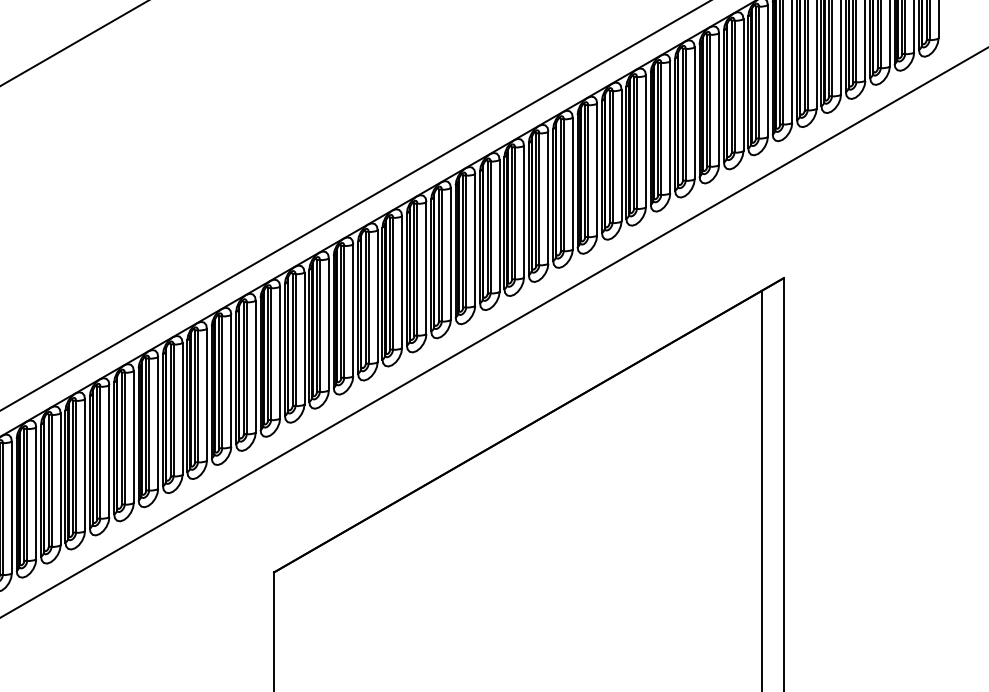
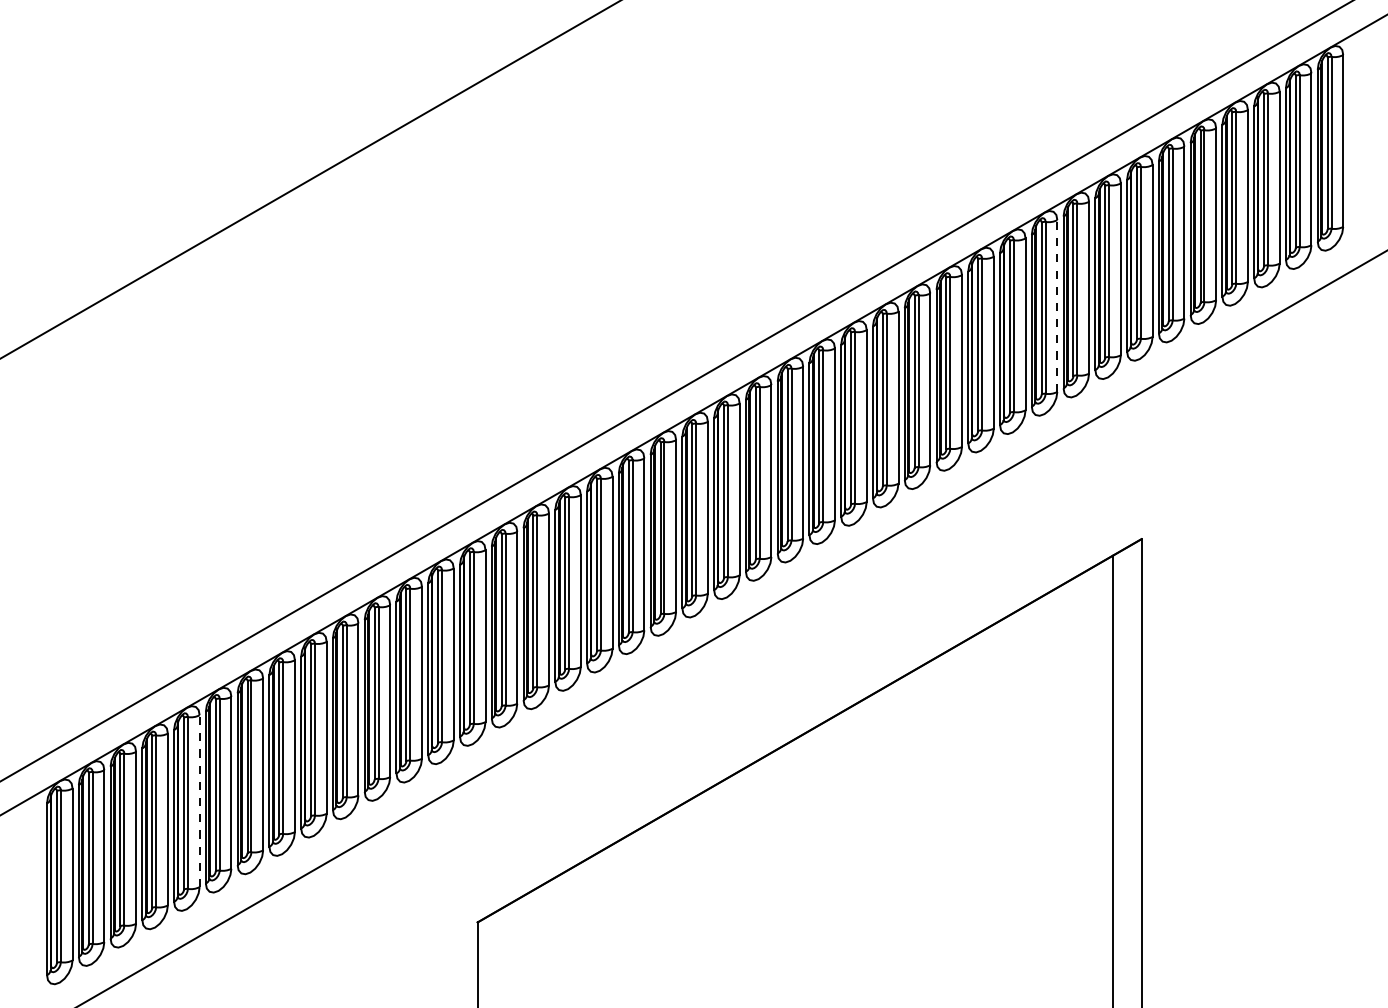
line: (719, 99) -> (1057, 306), solid -> dashed
line: (60, 479) -> (199, 801), solid -> dashed

